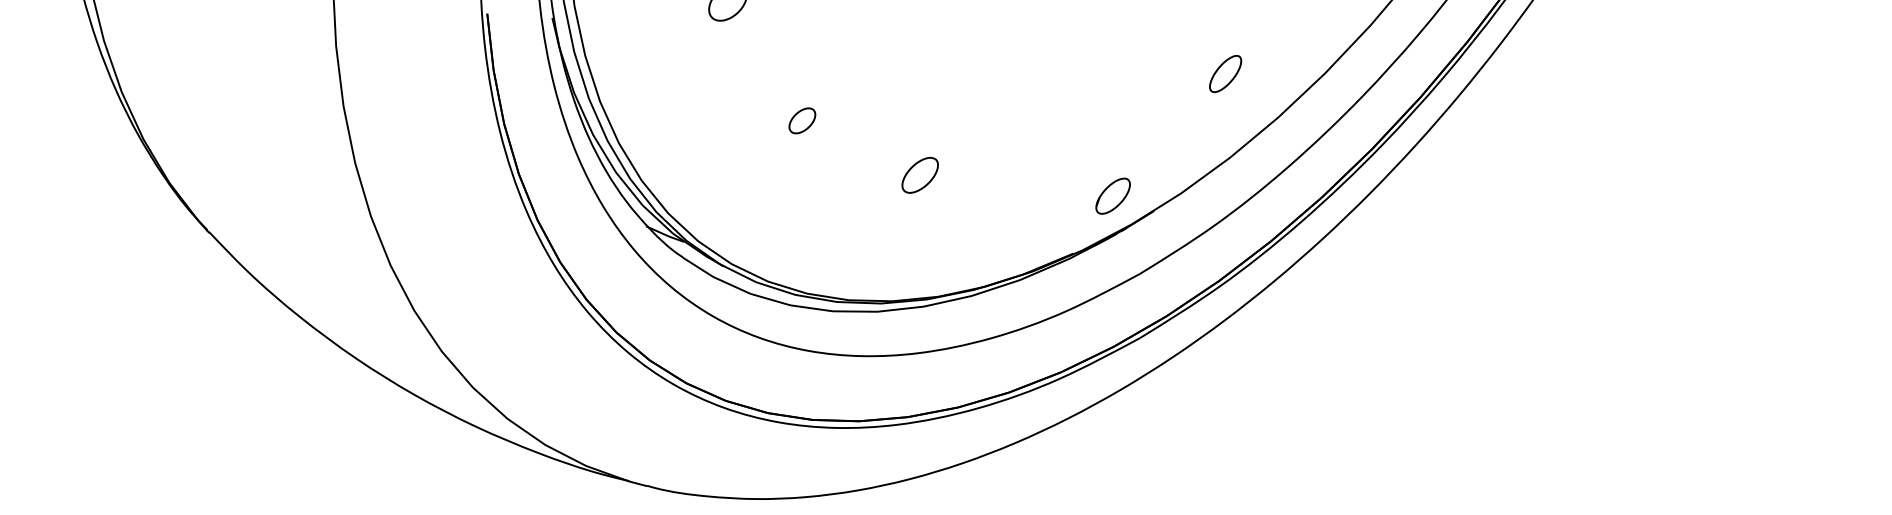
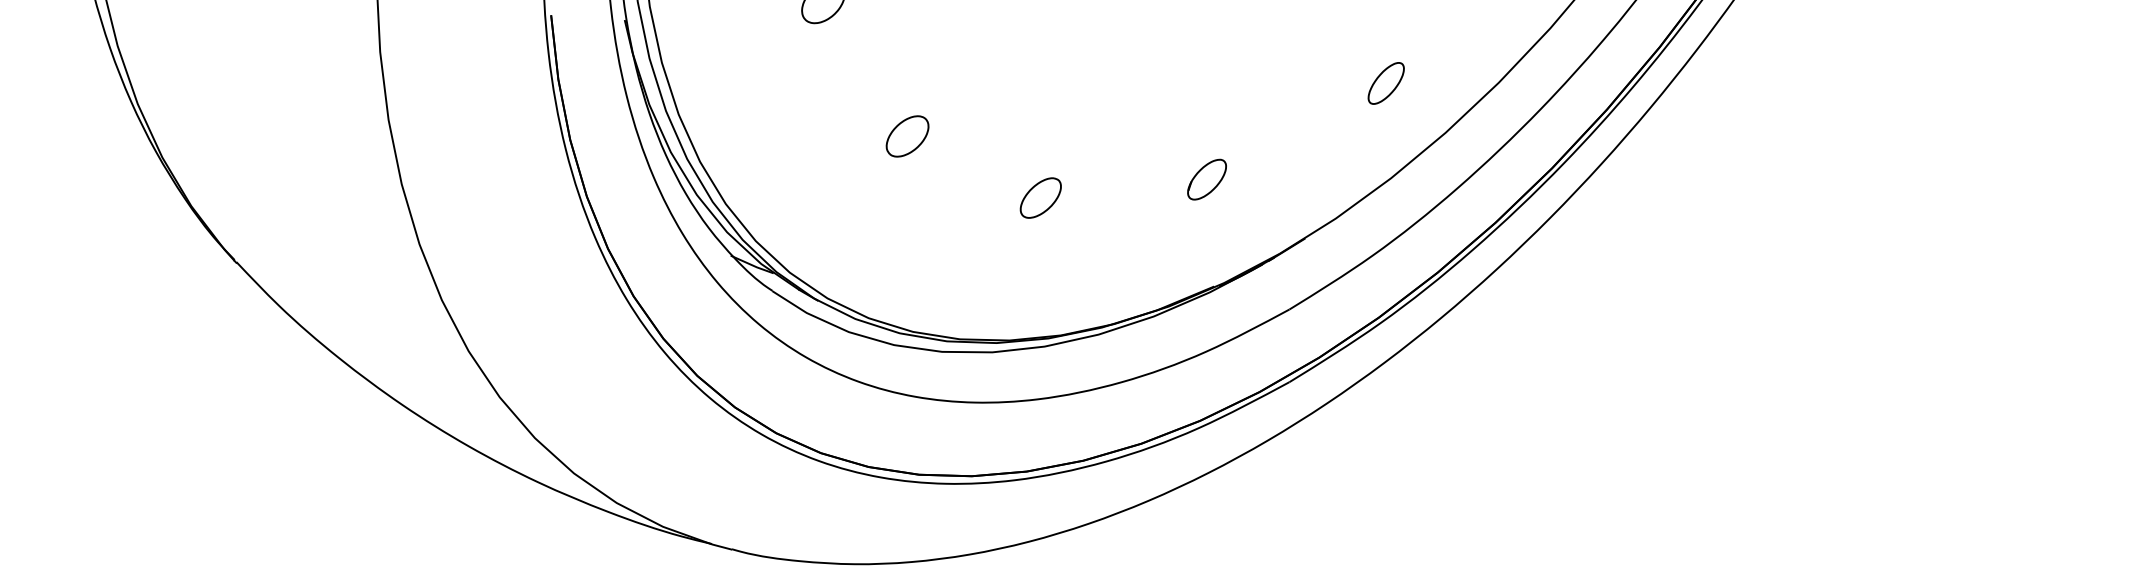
part: (802, 120) -> (907, 136), size x1.43
part: (1112, 196) -> (1206, 179), moved

